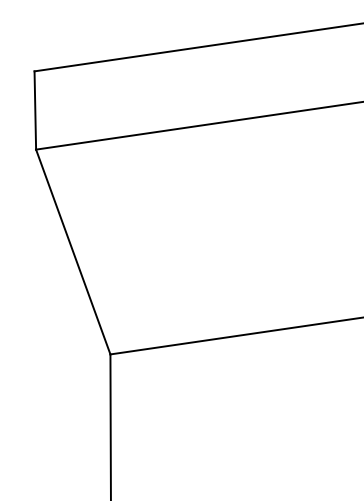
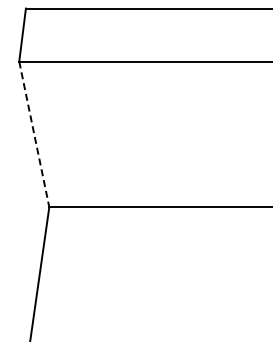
line: (73, 252) -> (34, 134), solid -> dashed

